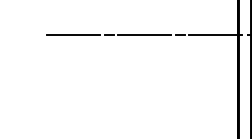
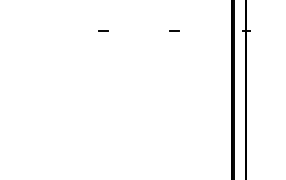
line: (72, 35) -> (67, 31), removed
line: (143, 35) -> (138, 31), removed
line: (215, 35) -> (210, 31), removed

